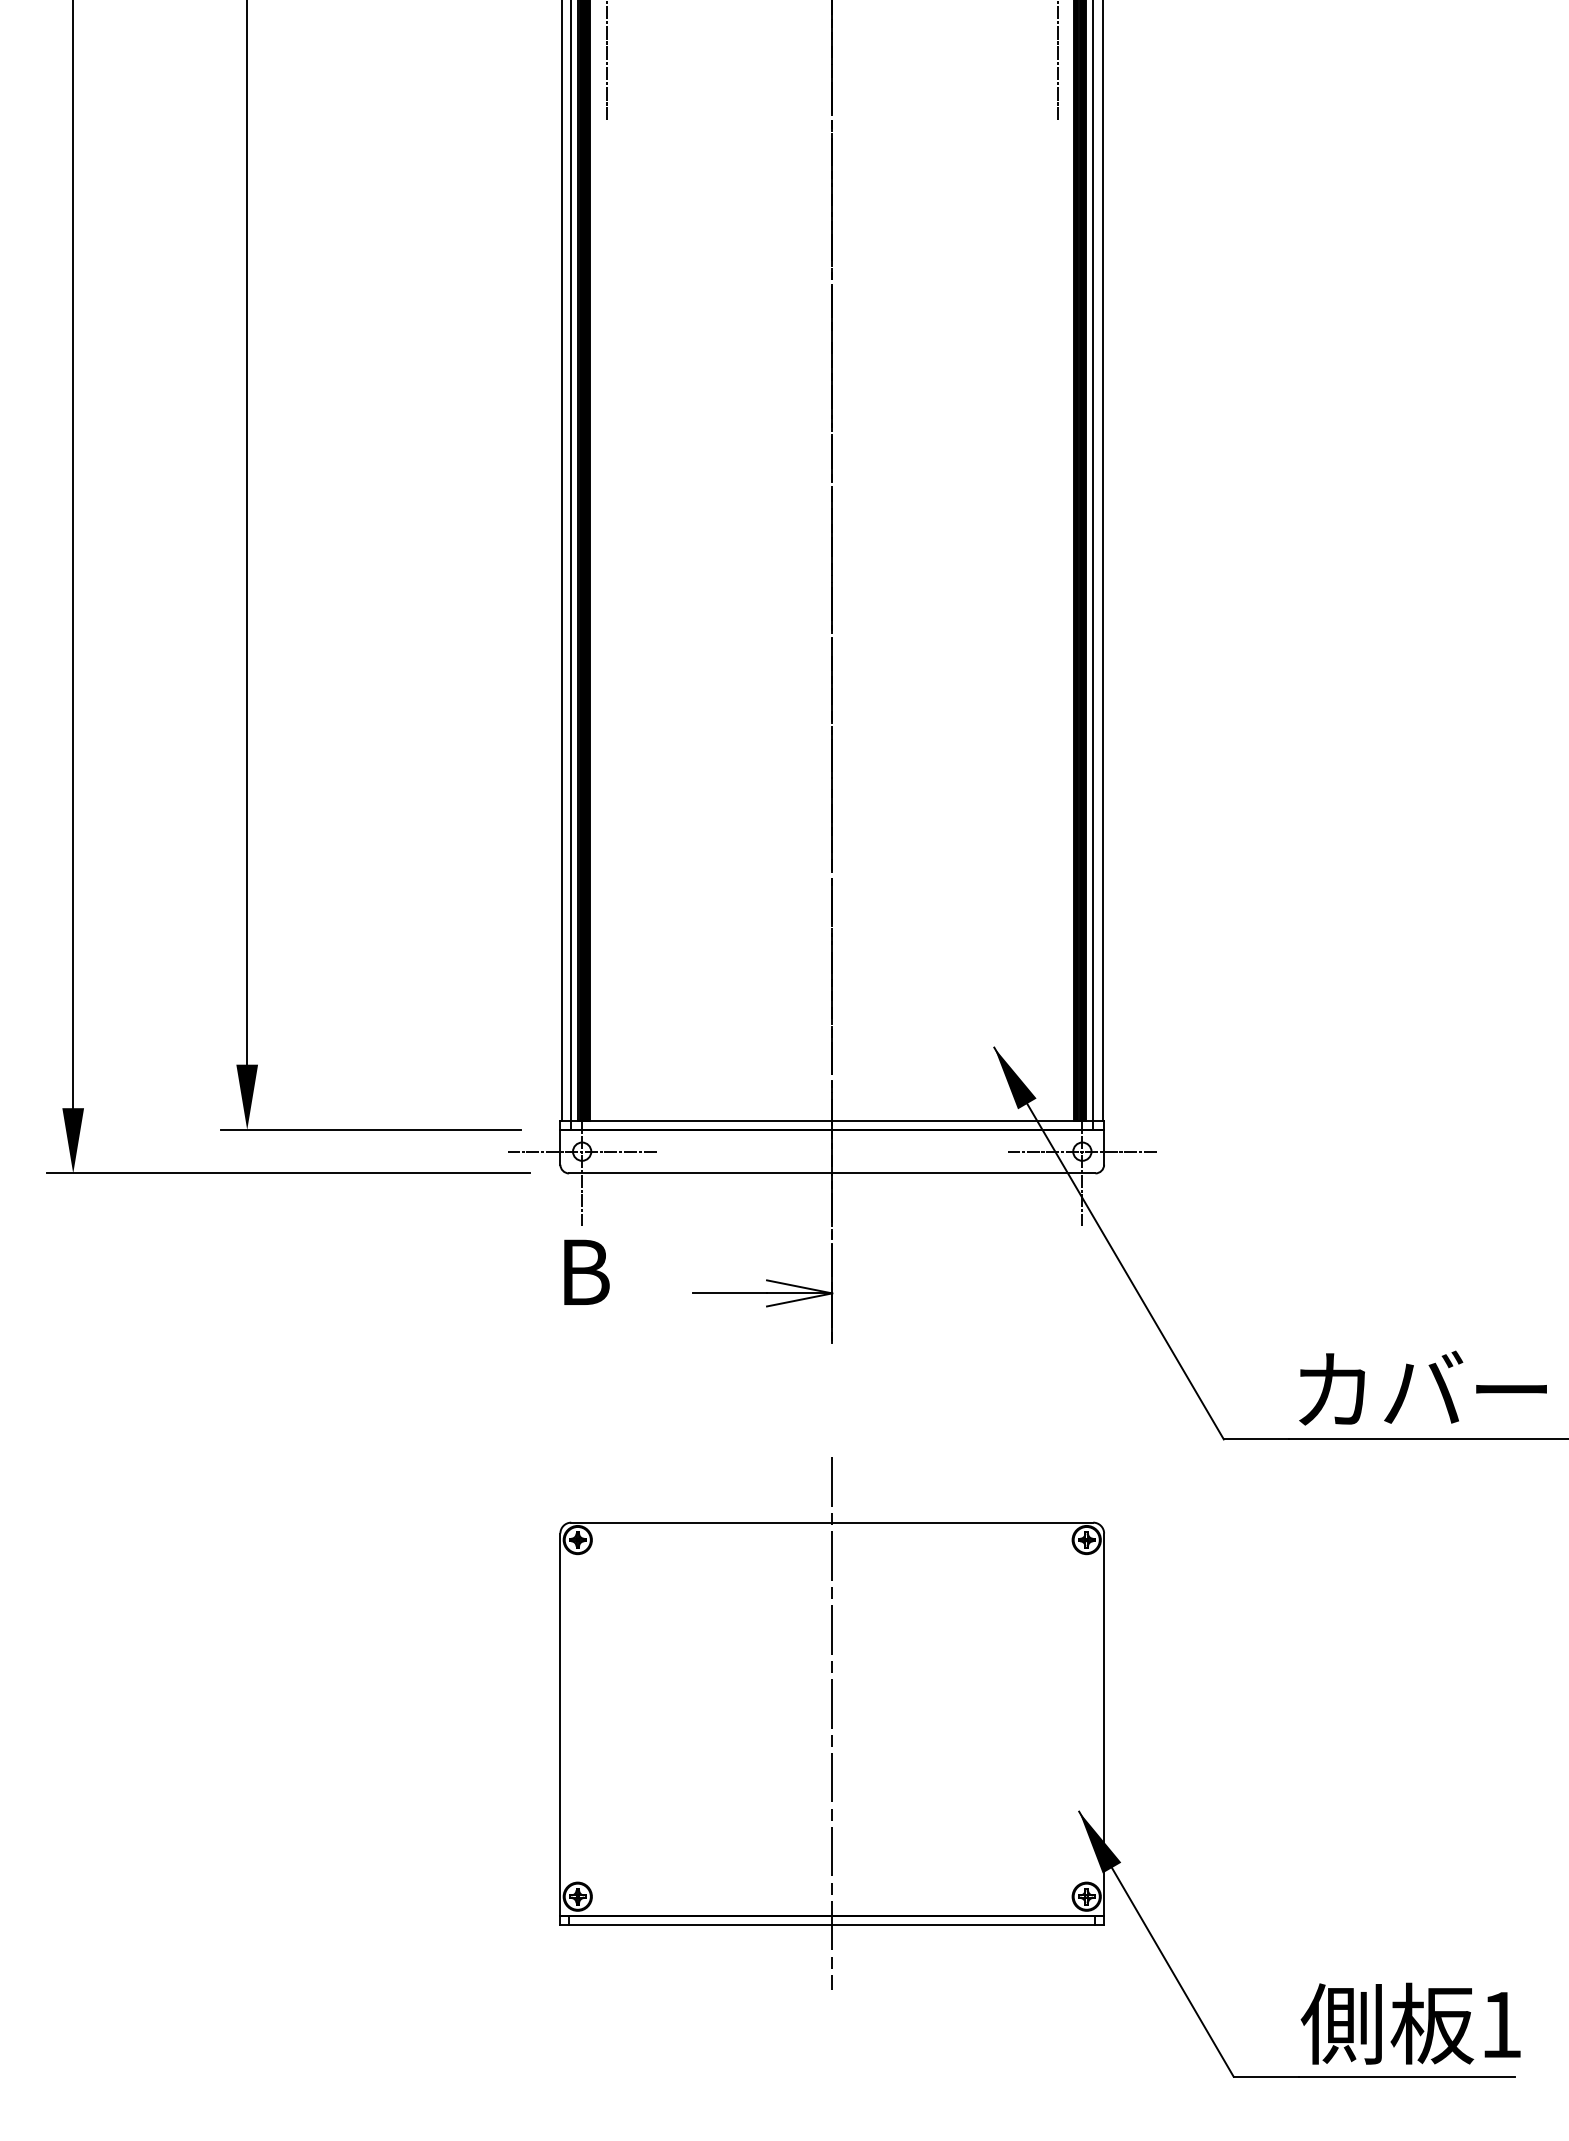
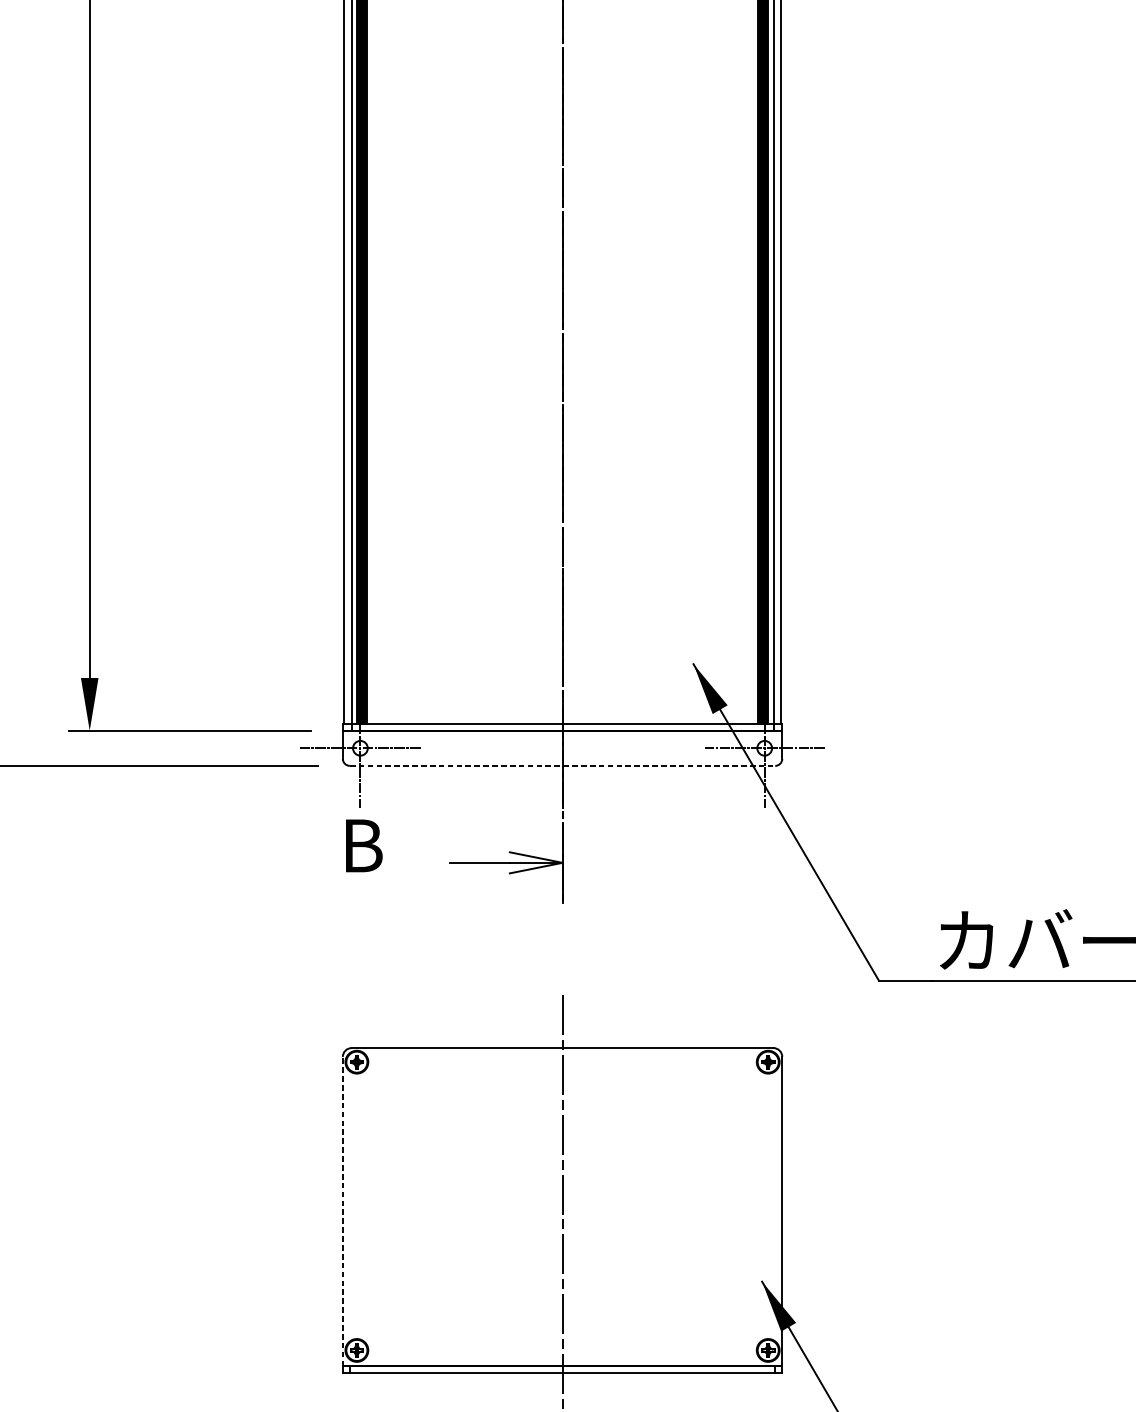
line: (832, 1173) -> (562, 765), solid -> dashed
line: (560, 1724) -> (342, 1211), solid -> dashed

